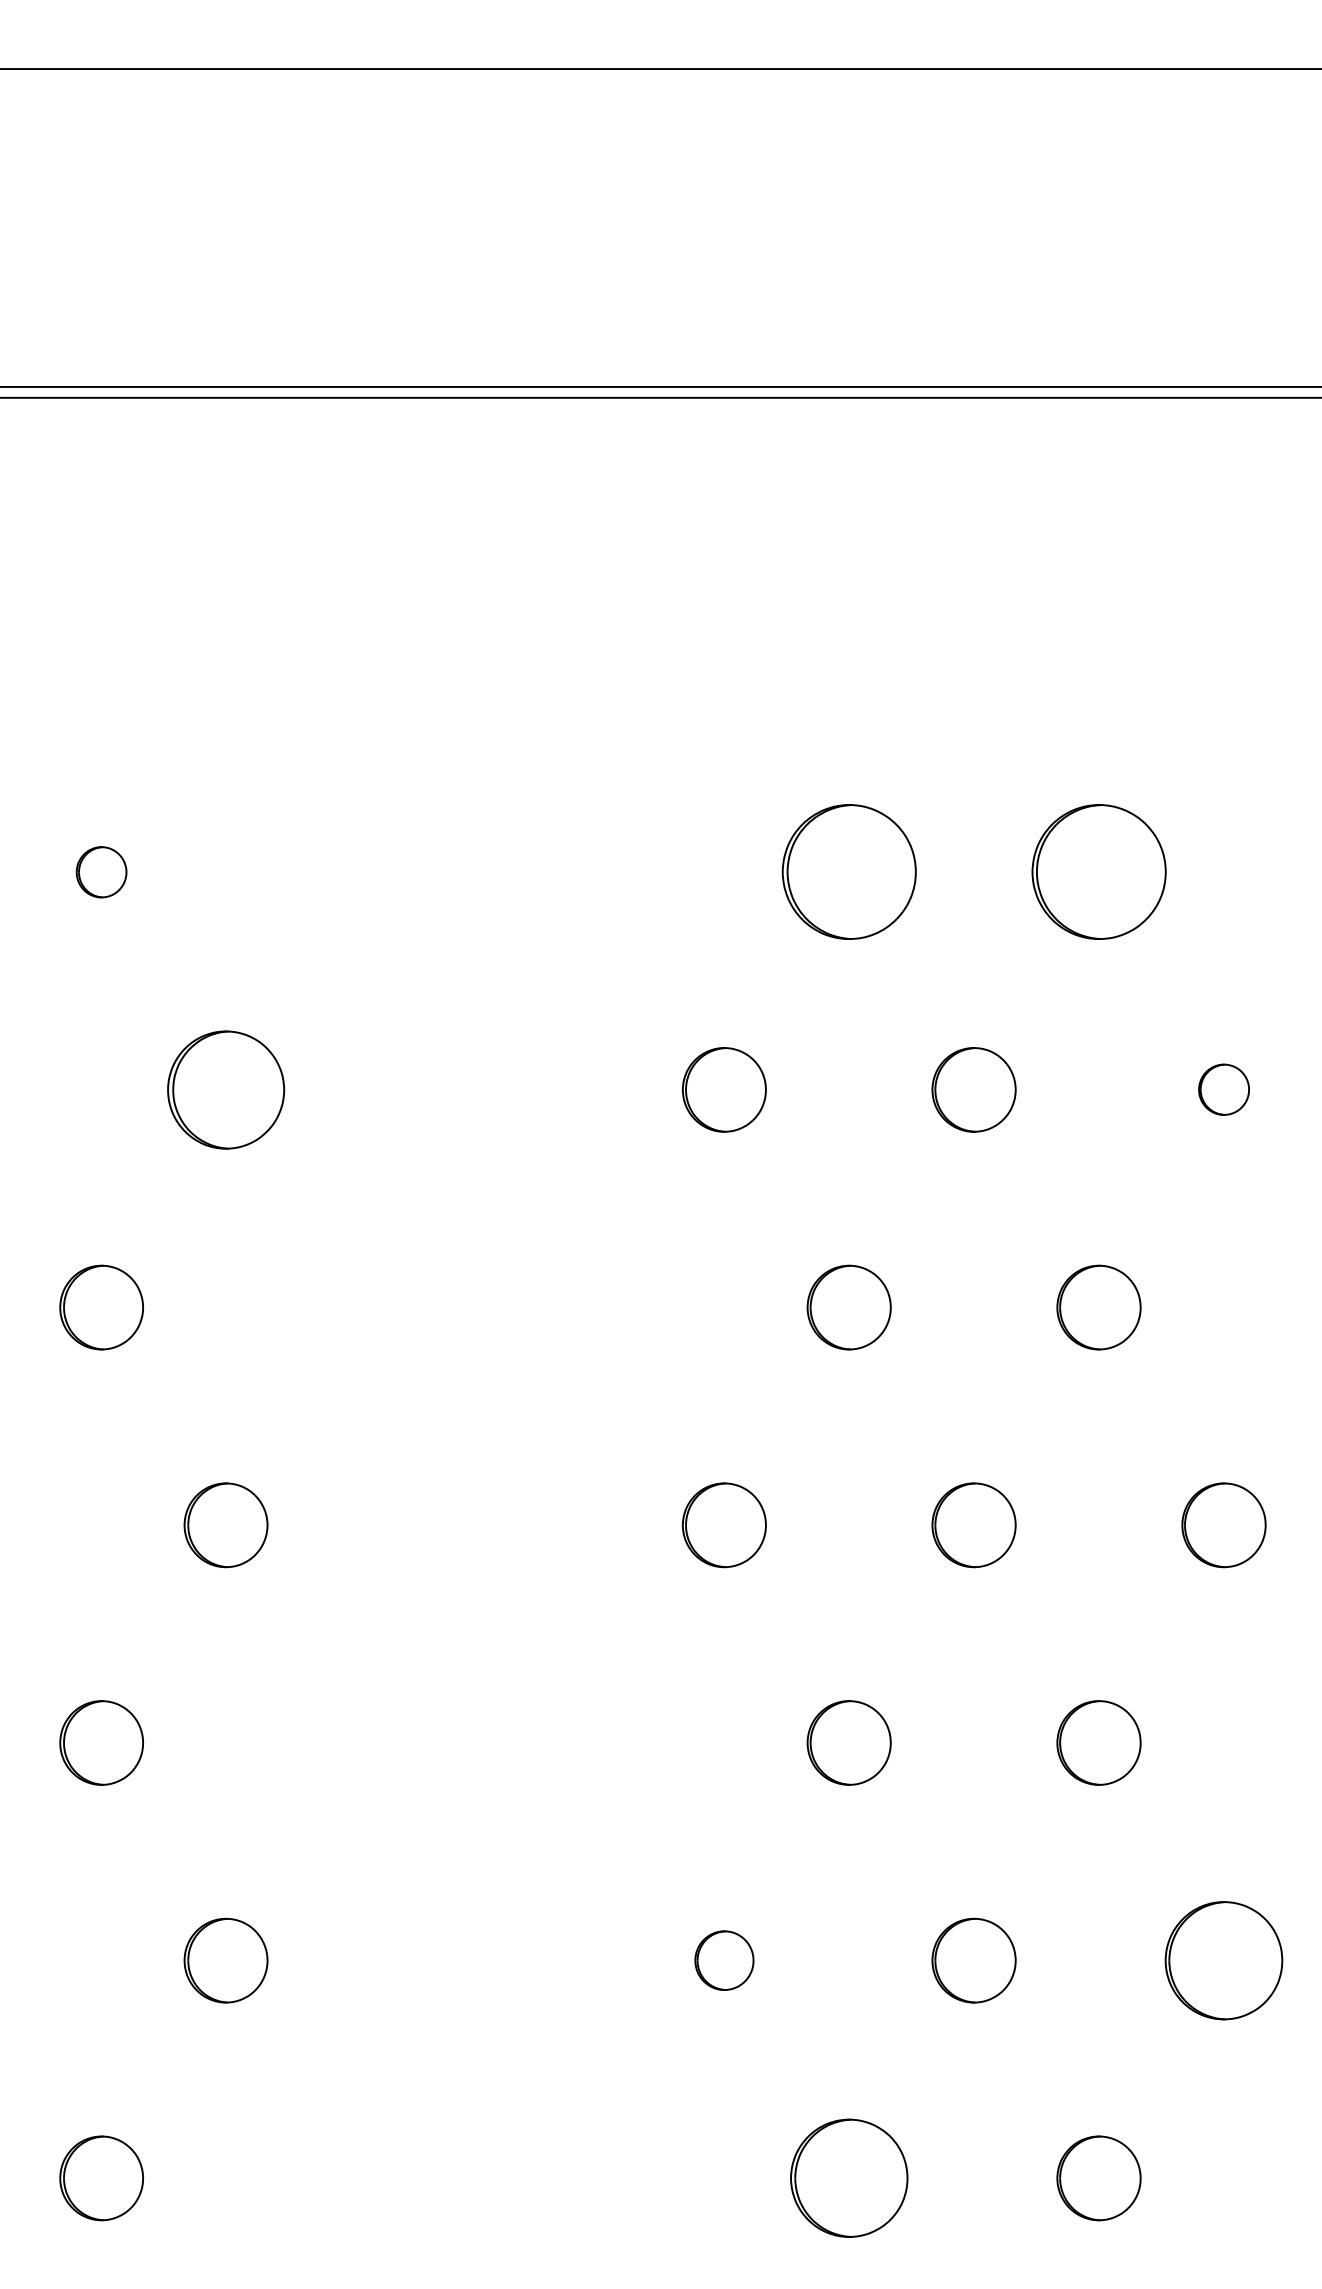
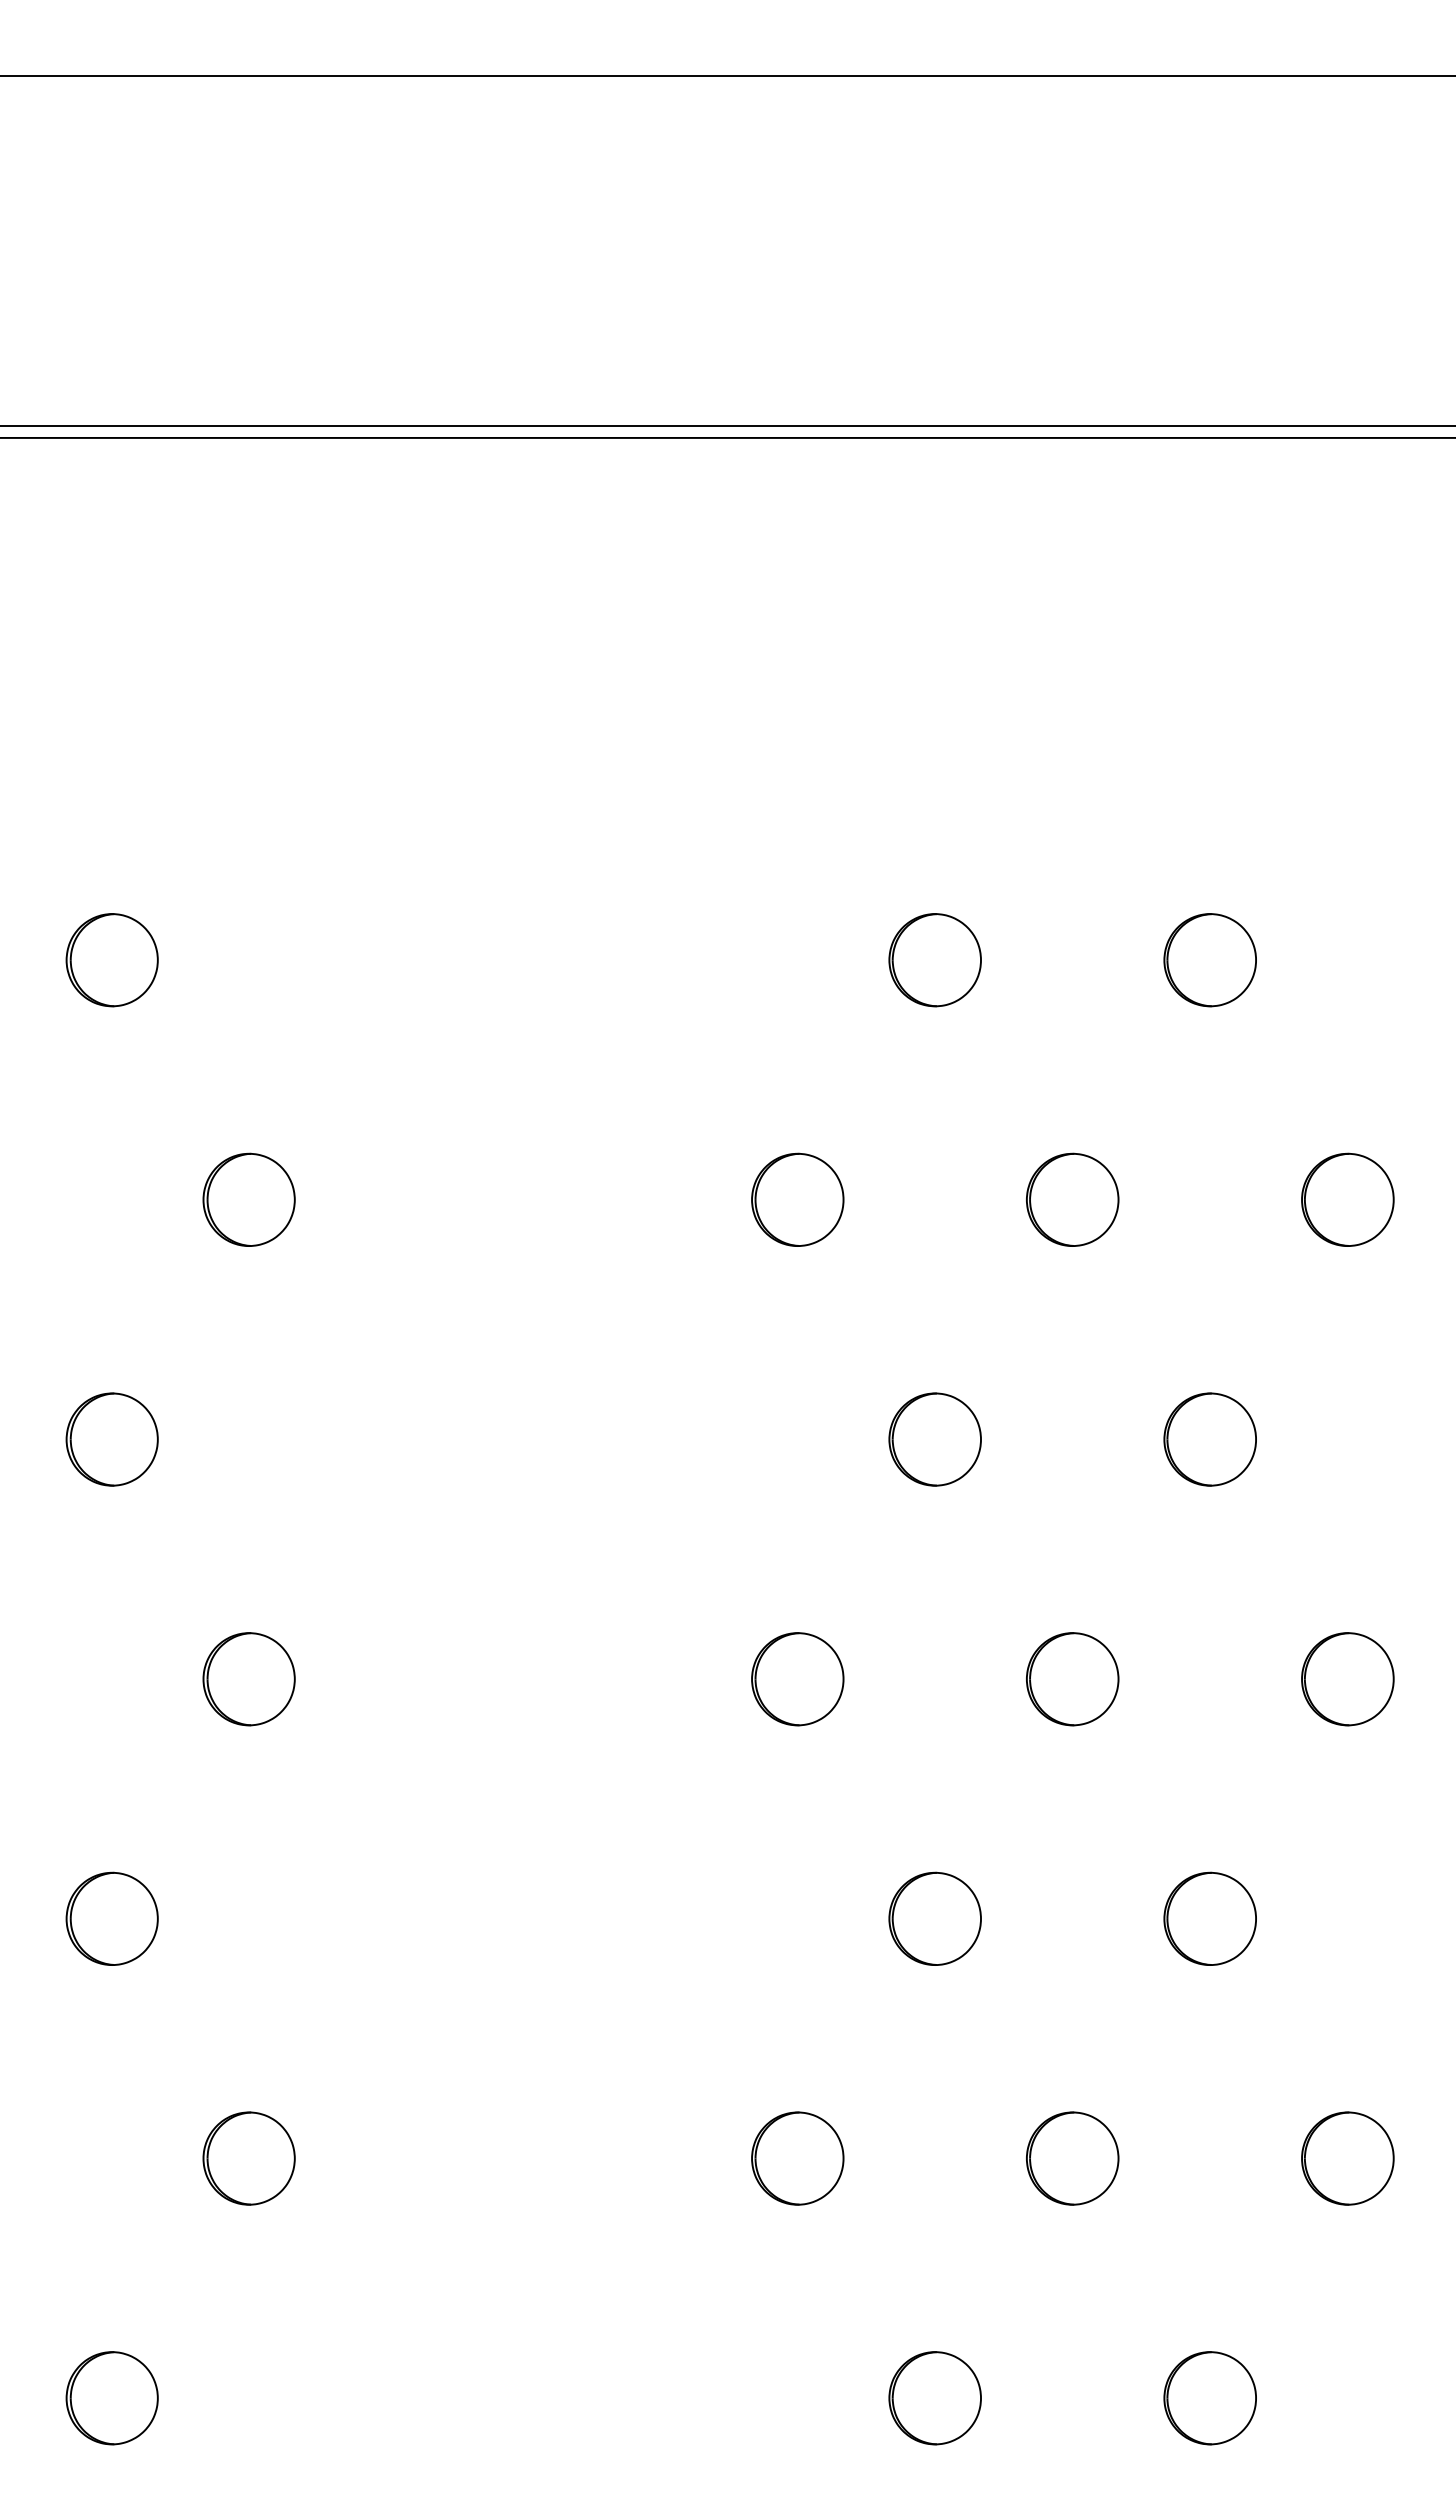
part: (101, 872) -> (111, 960), size x1.67
part: (848, 872) -> (934, 960), size x0.62
part: (1098, 872) -> (1209, 960), size x0.62
part: (225, 1089) -> (248, 1199), size x0.71
part: (1223, 1089) -> (1347, 1199), size x1.67
part: (724, 1960) -> (797, 2158), size x1.43
part: (1223, 1960) -> (1347, 2158), size x0.71
part: (848, 2178) -> (934, 2398), size x0.71

